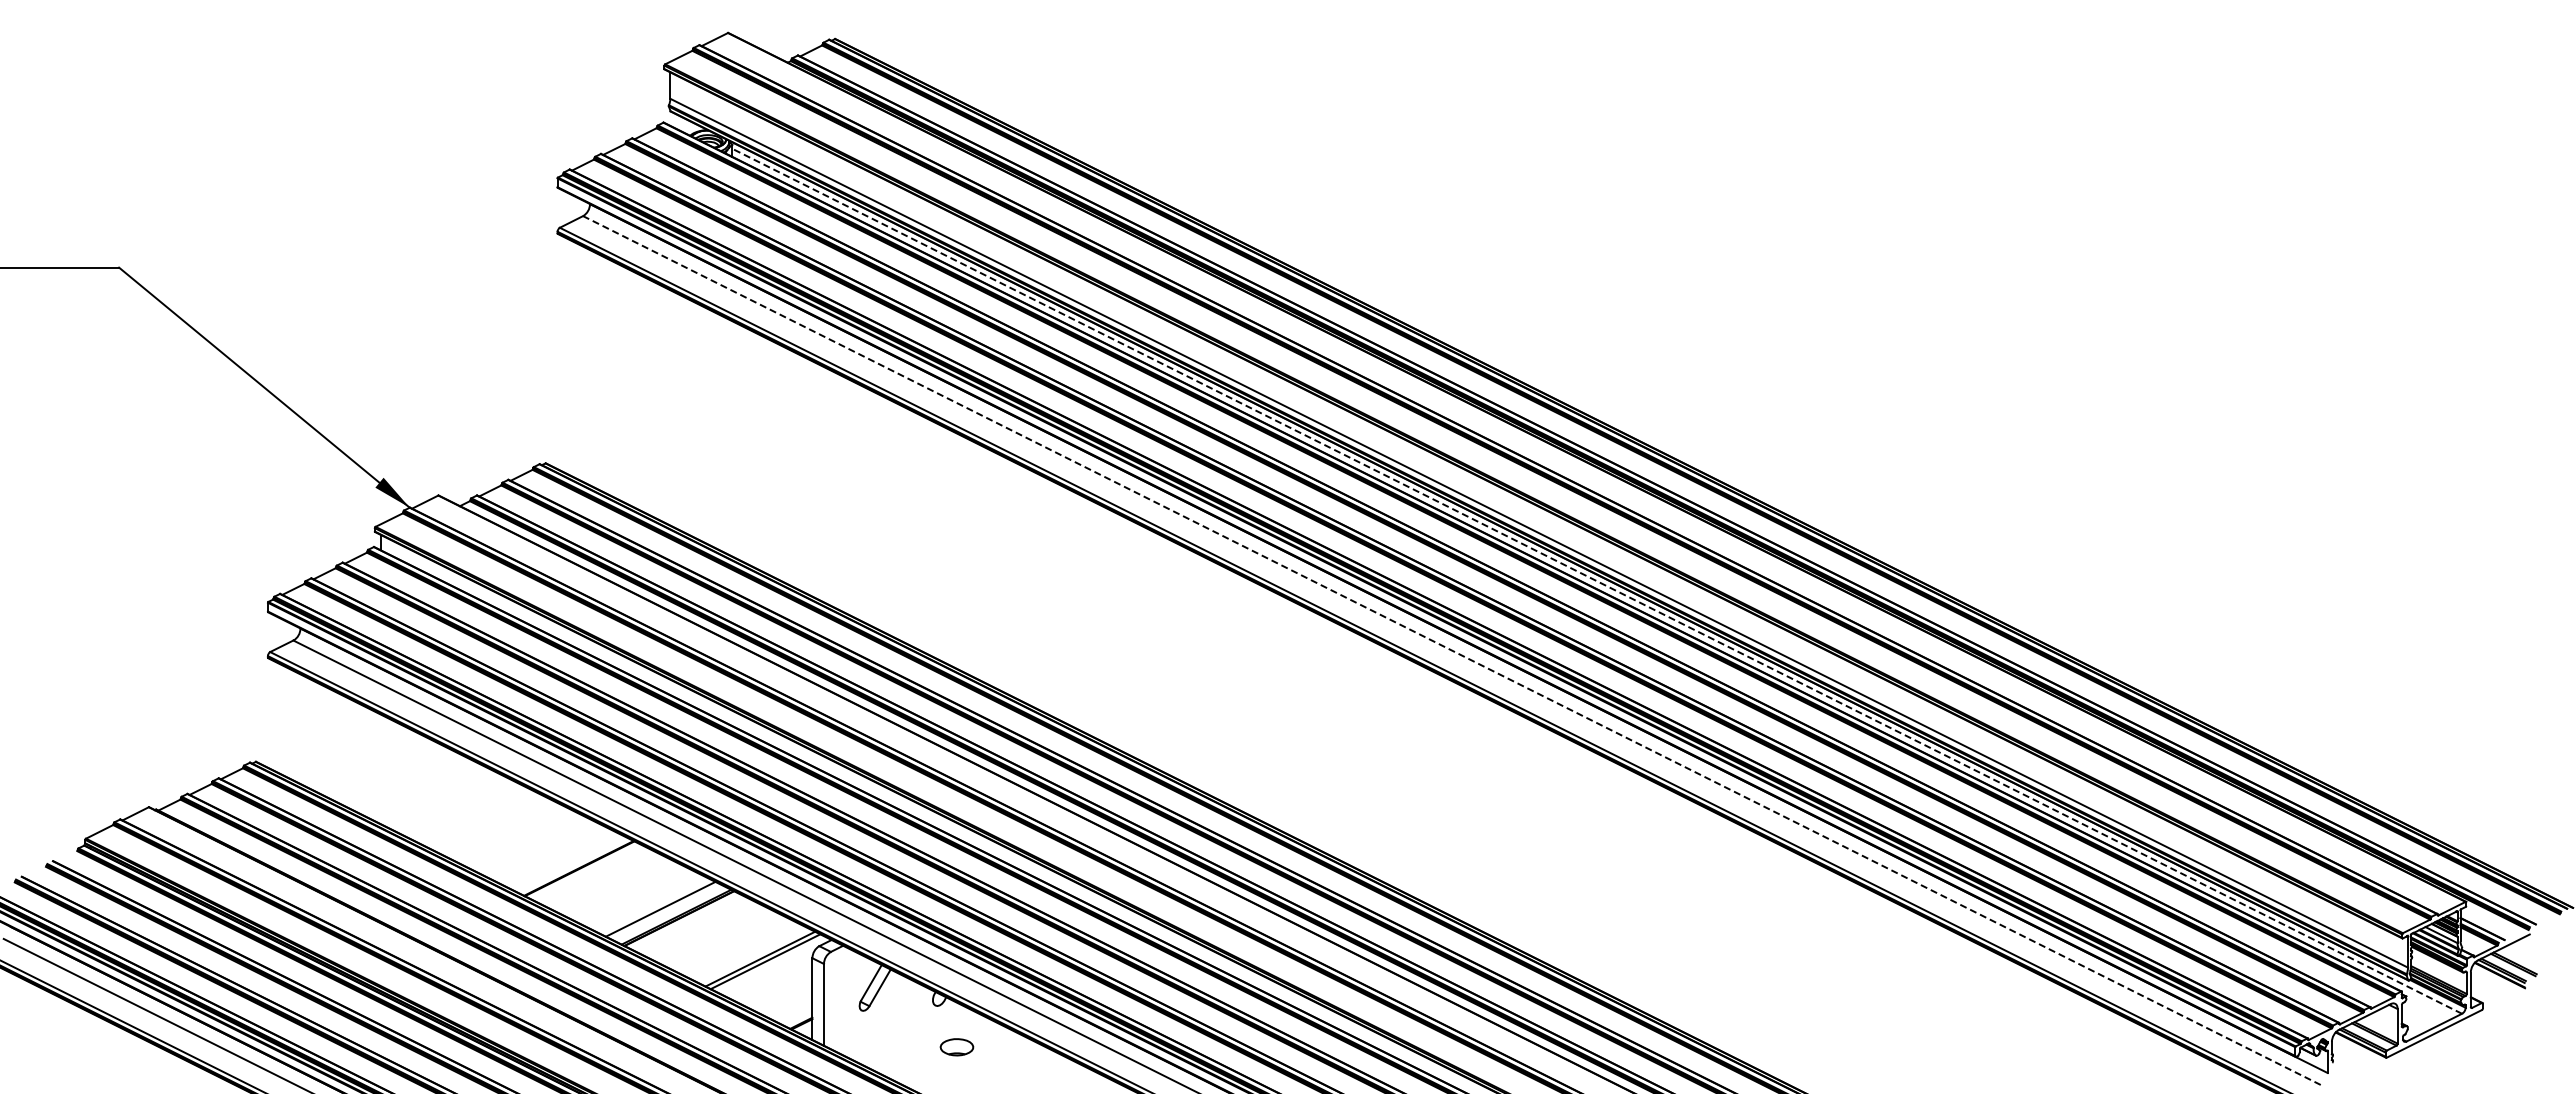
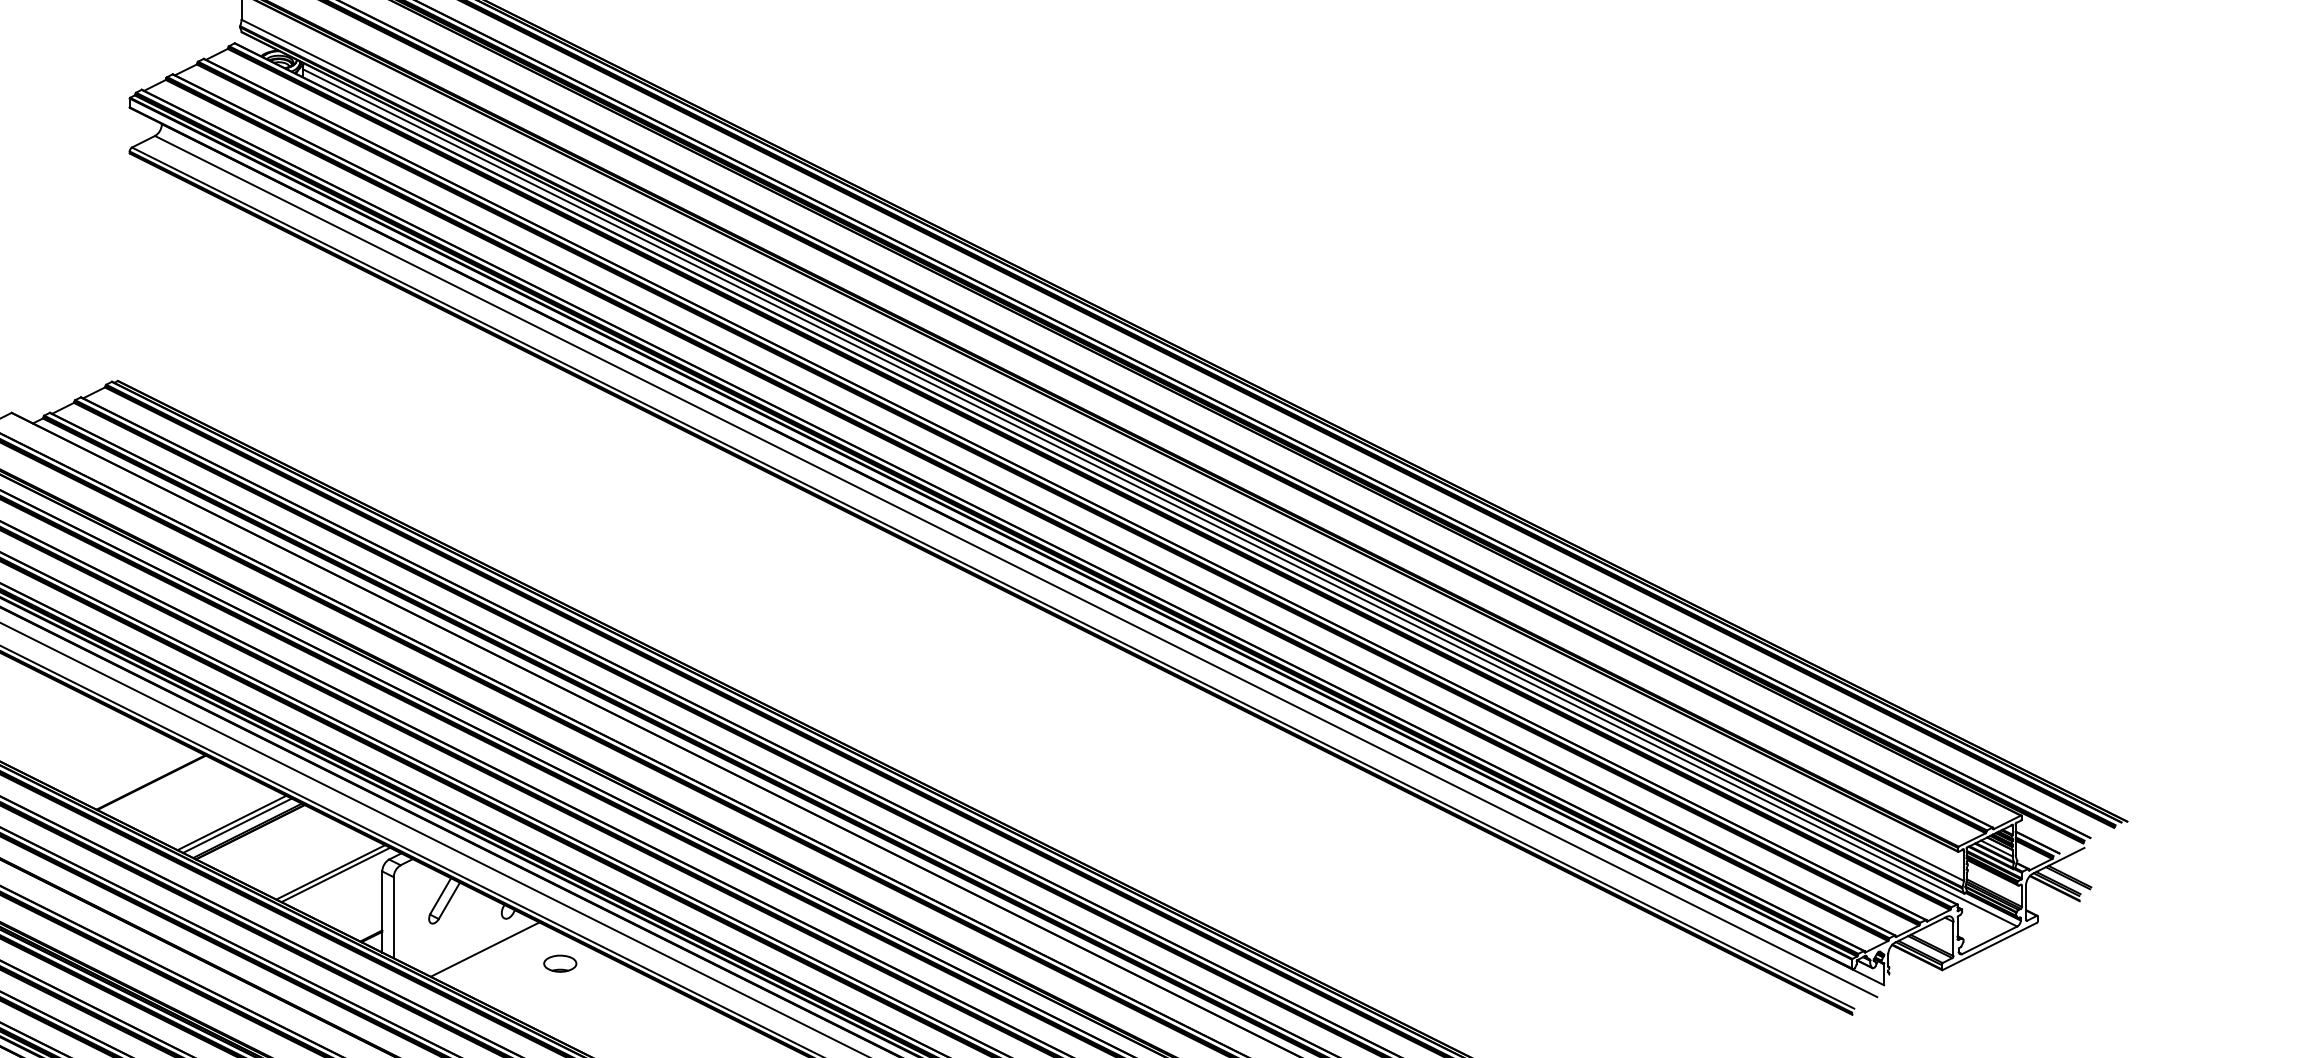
line: (1597, 581) -> (1160, 498), dashed -> solid
line: (1451, 650) -> (1015, 566), dashed -> solid
line: (666, 911) -> (237, 825), added
line: (915, 1036) -> (484, 949), added
part: (956, 1047) -> (559, 963), moved

